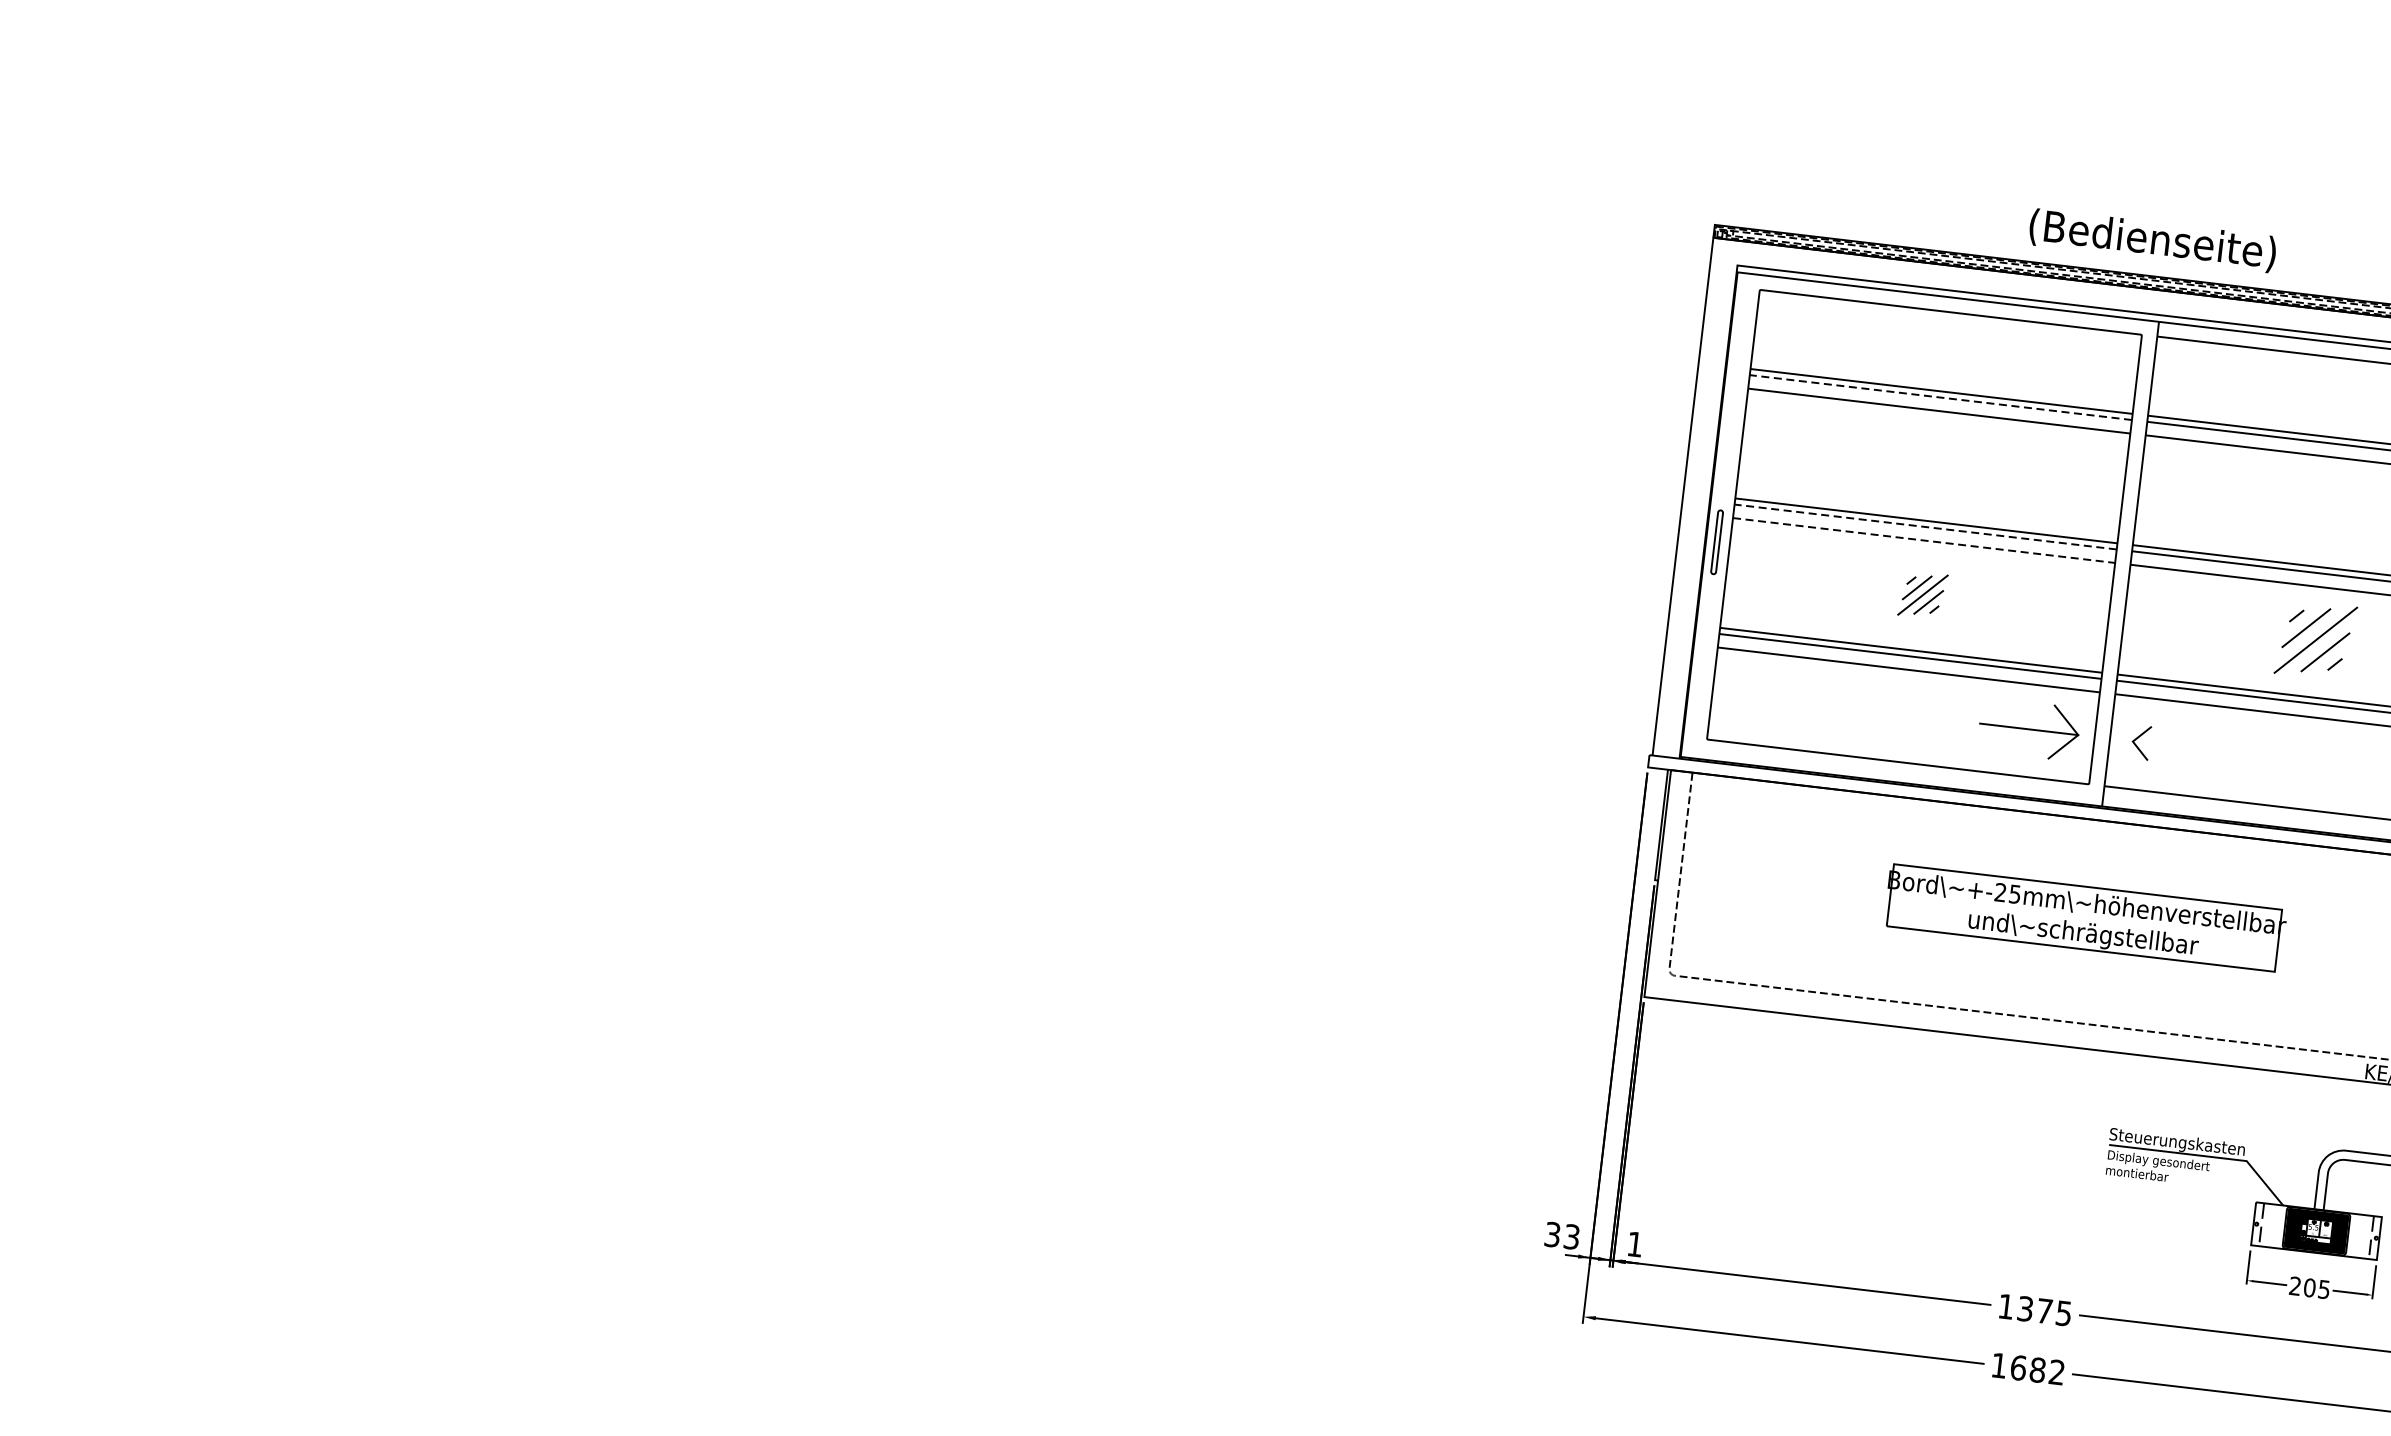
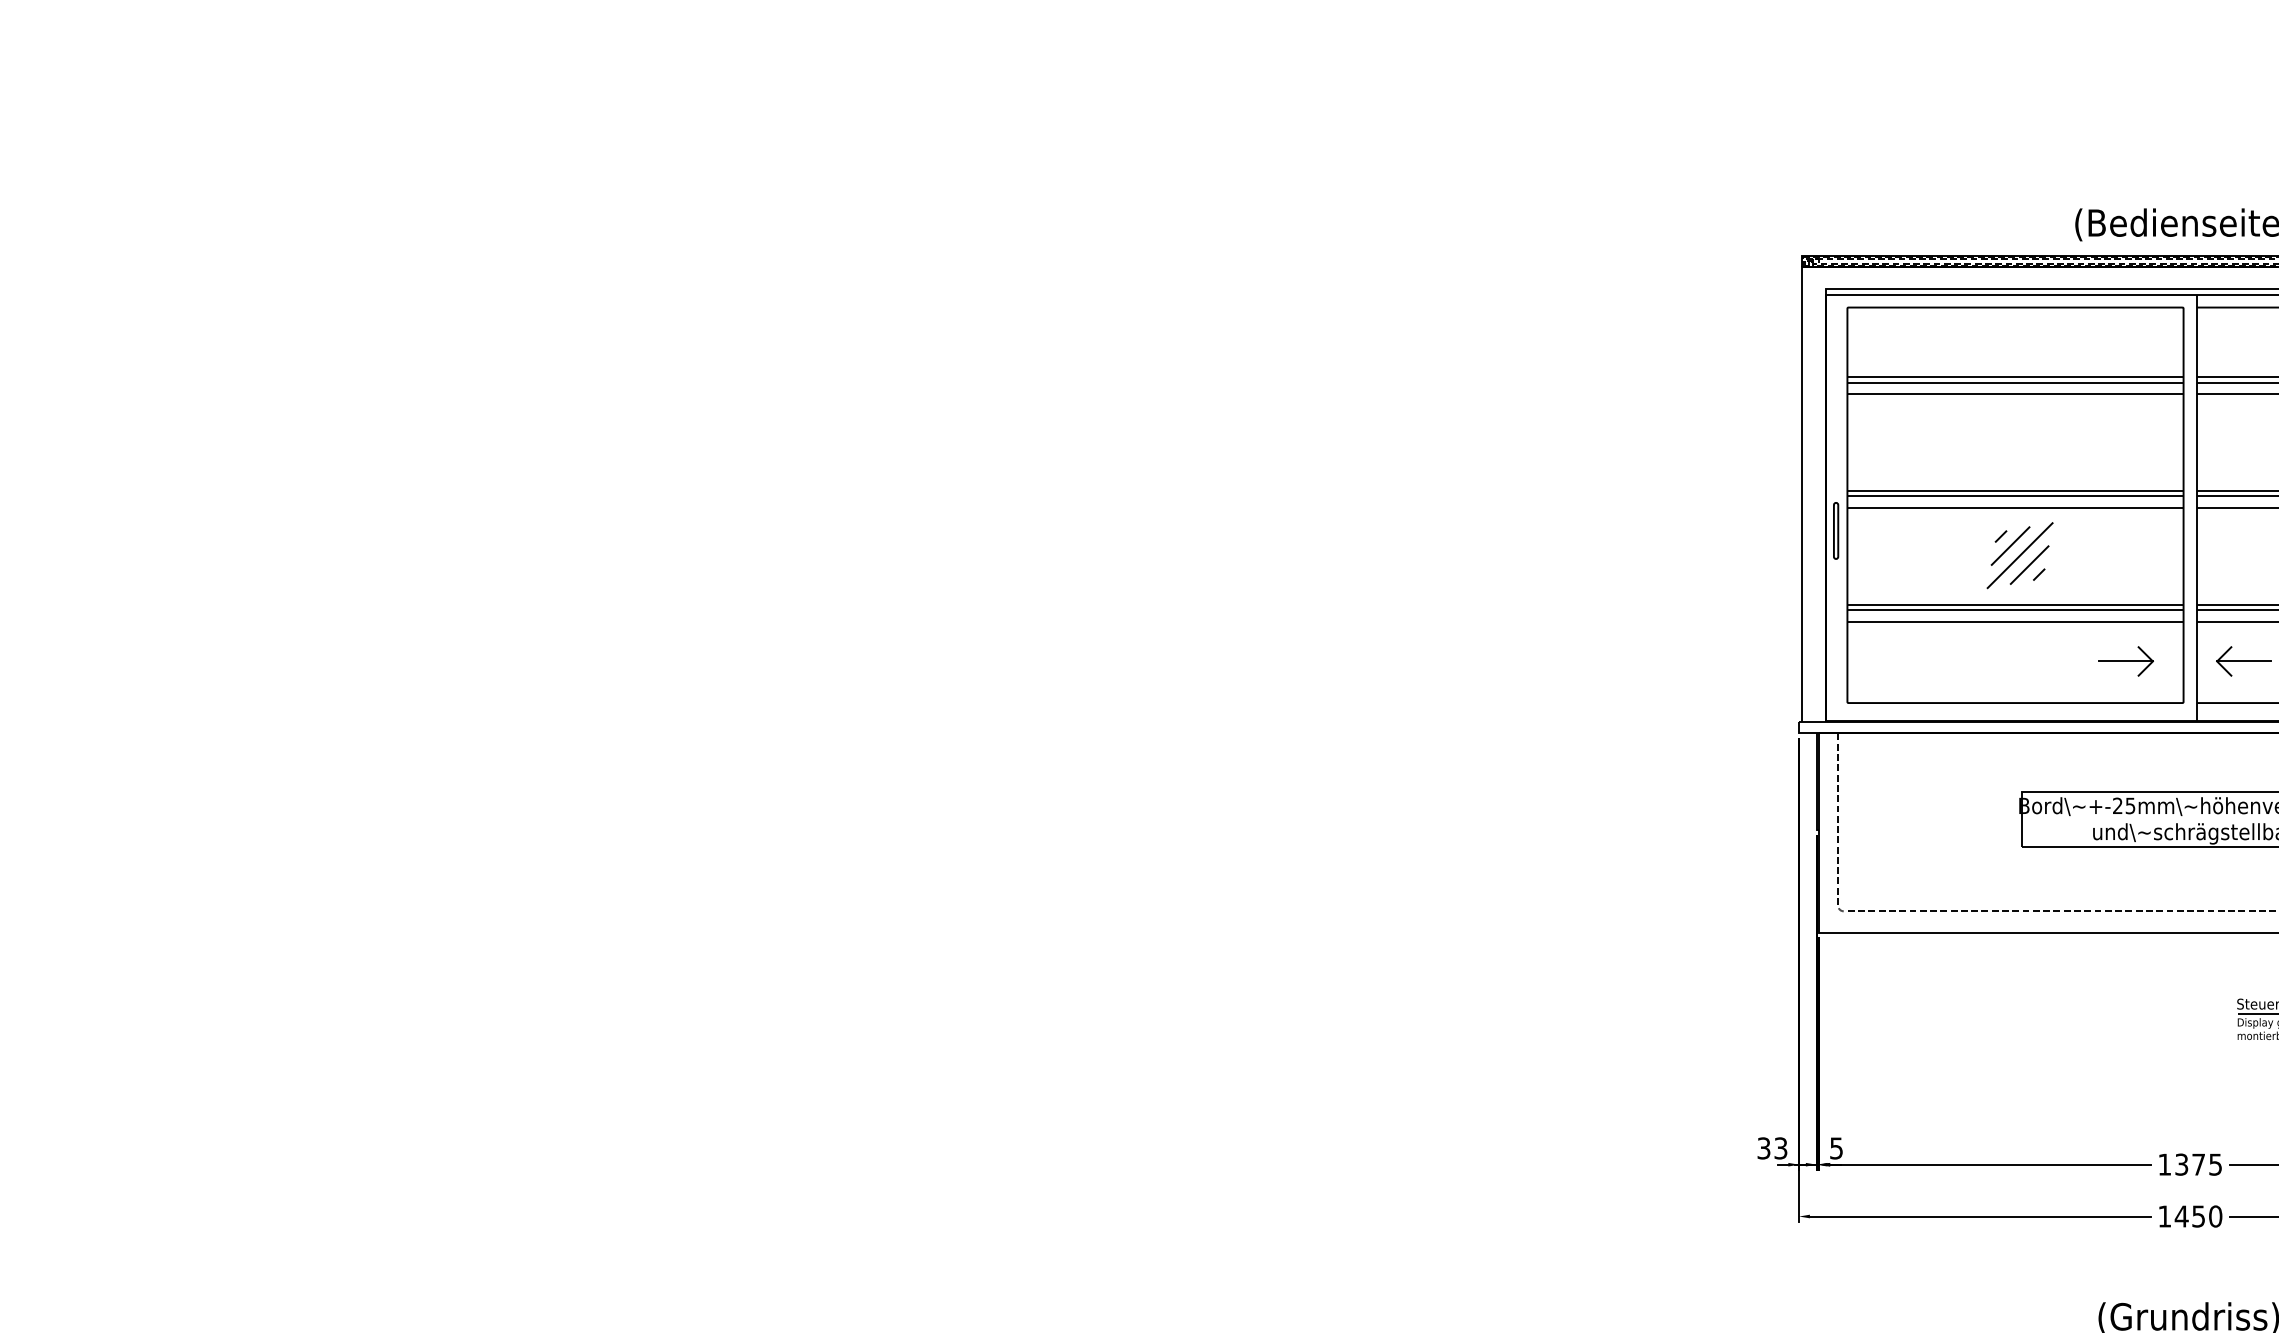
line: (1939, 397) -> (2014, 382), dashed -> solid
line: (1924, 527) -> (2014, 496), dashed -> solid
line: (1924, 540) -> (2015, 508), dashed -> solid
part: (1922, 594) -> (2019, 555), size x1.67
part: (2028, 729) -> (2125, 661), size x0.62
line: (2163, 745) -> (2244, 661), added
text: (1635, 1244) -> (1836, 1148), 1 -> 5
text: (2037, 1370) -> (2198, 1216), 1682 -> 1450

